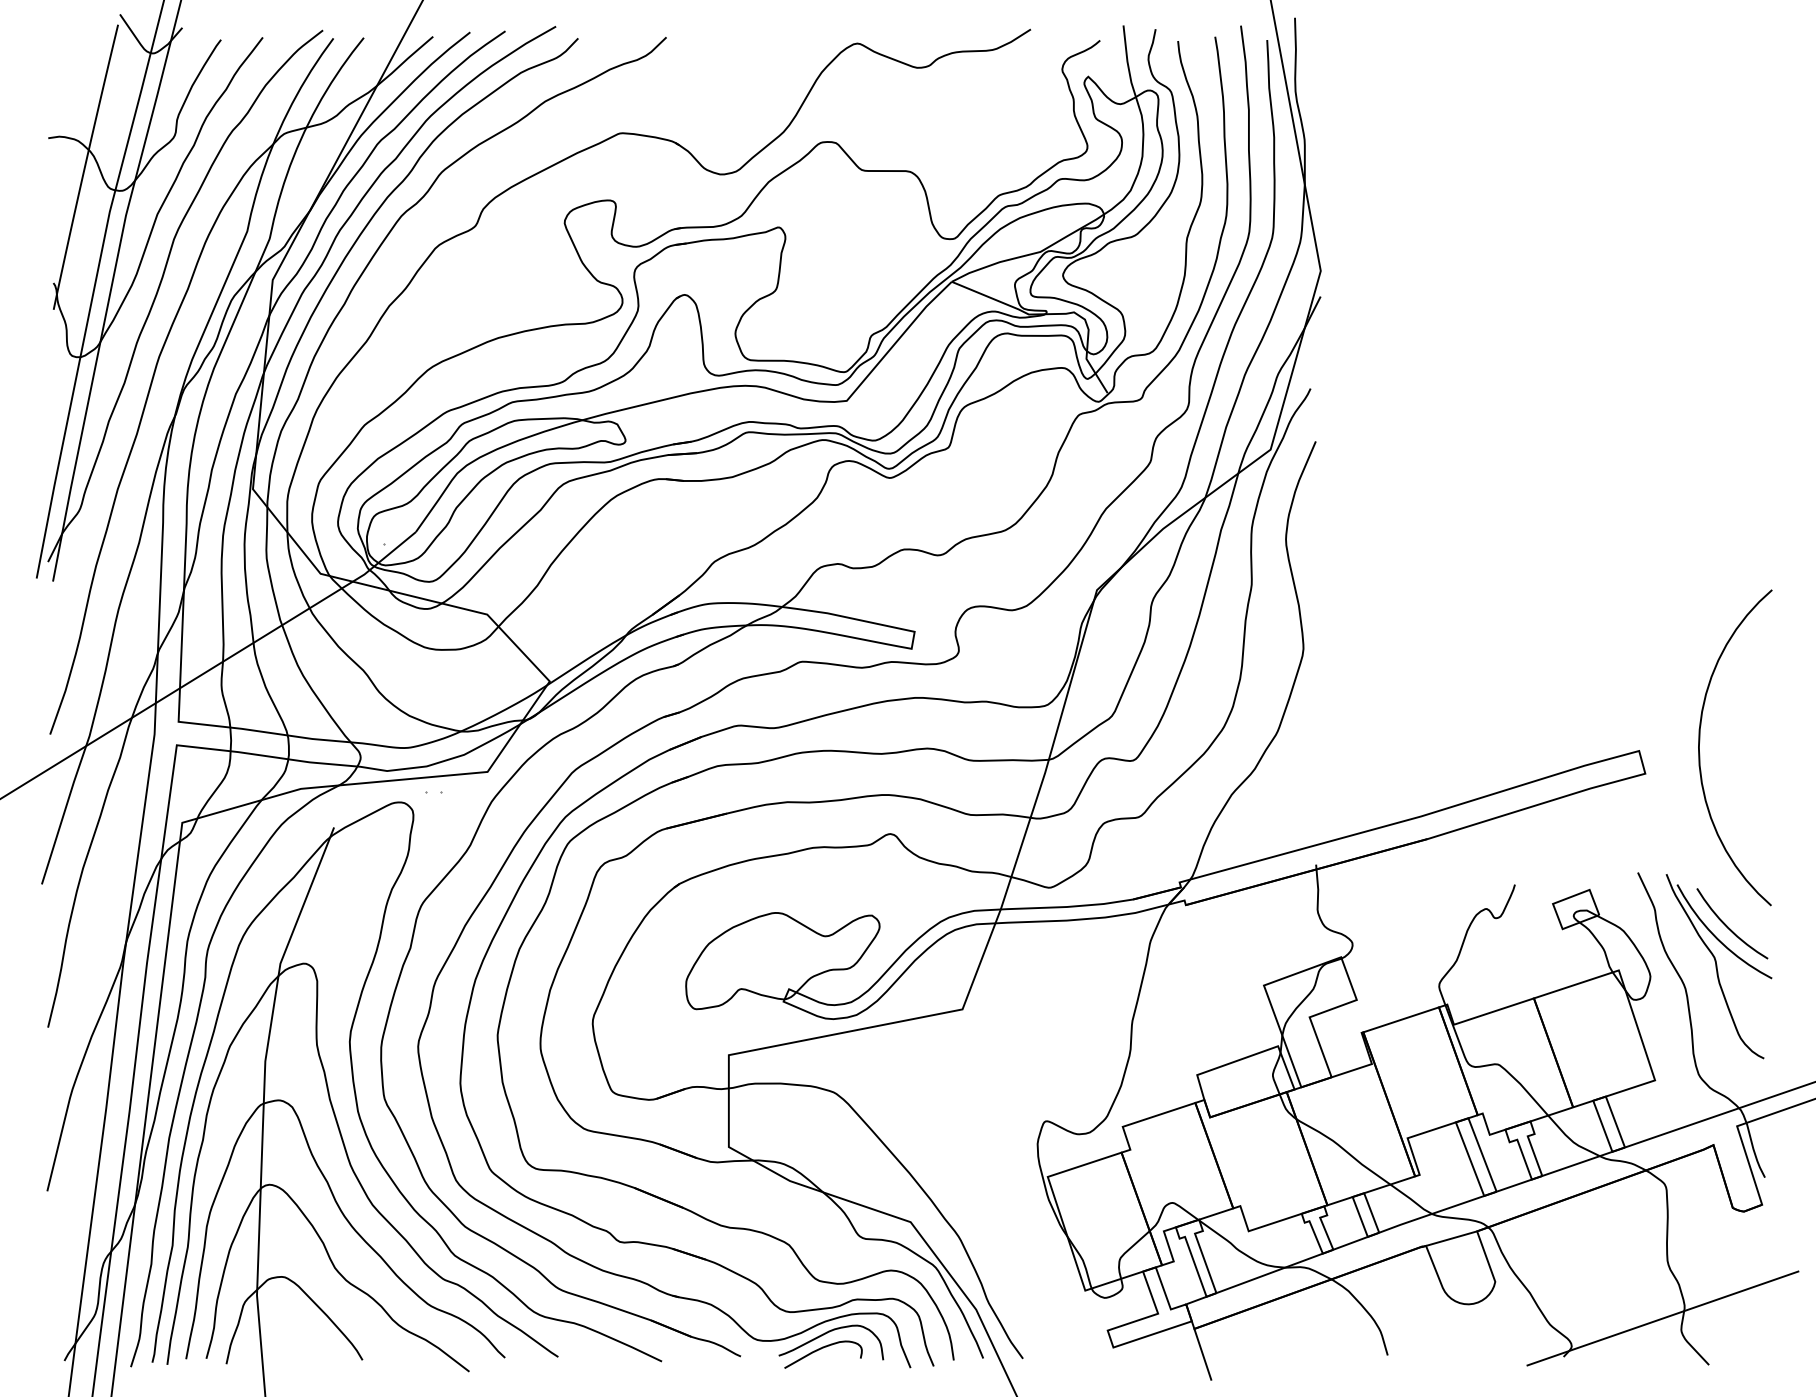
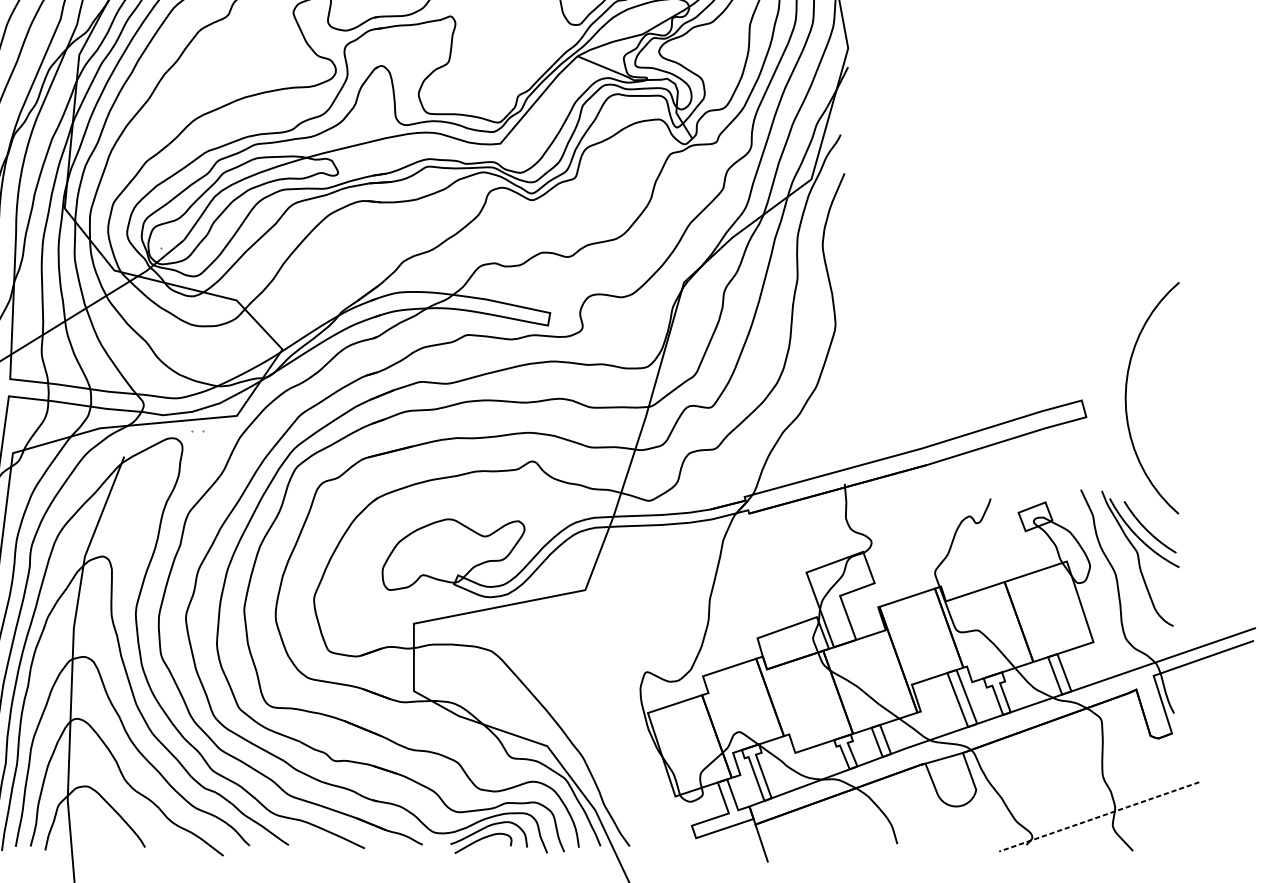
line: (1662, 1318) -> (1098, 816), solid -> dashed

